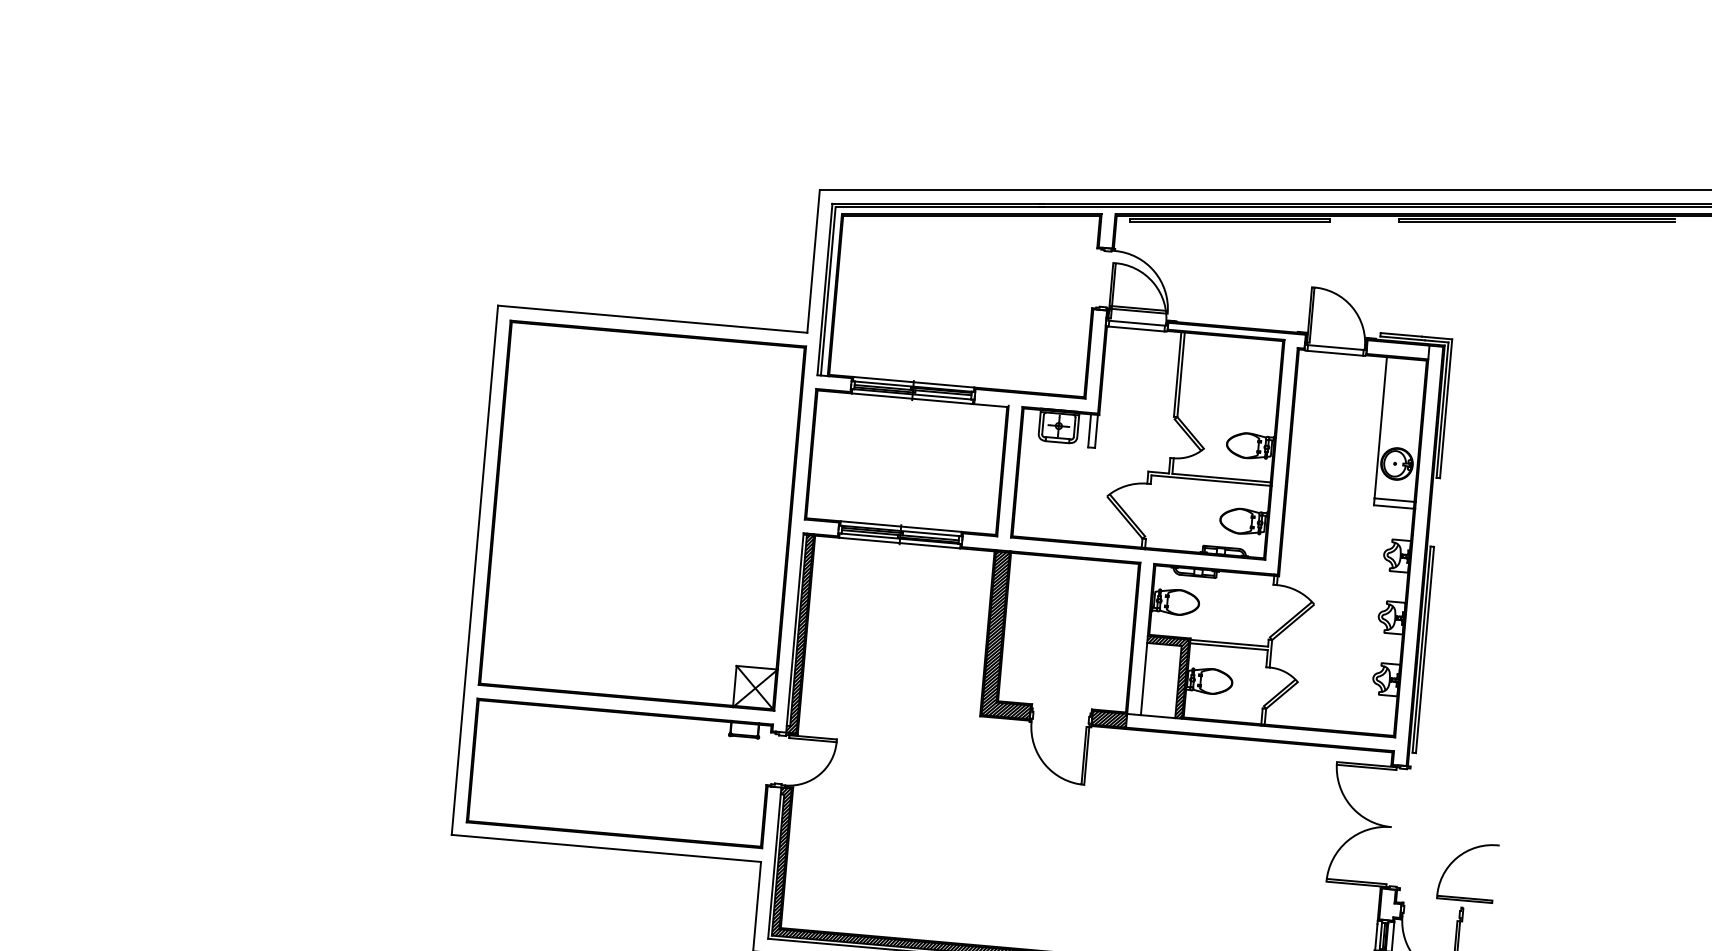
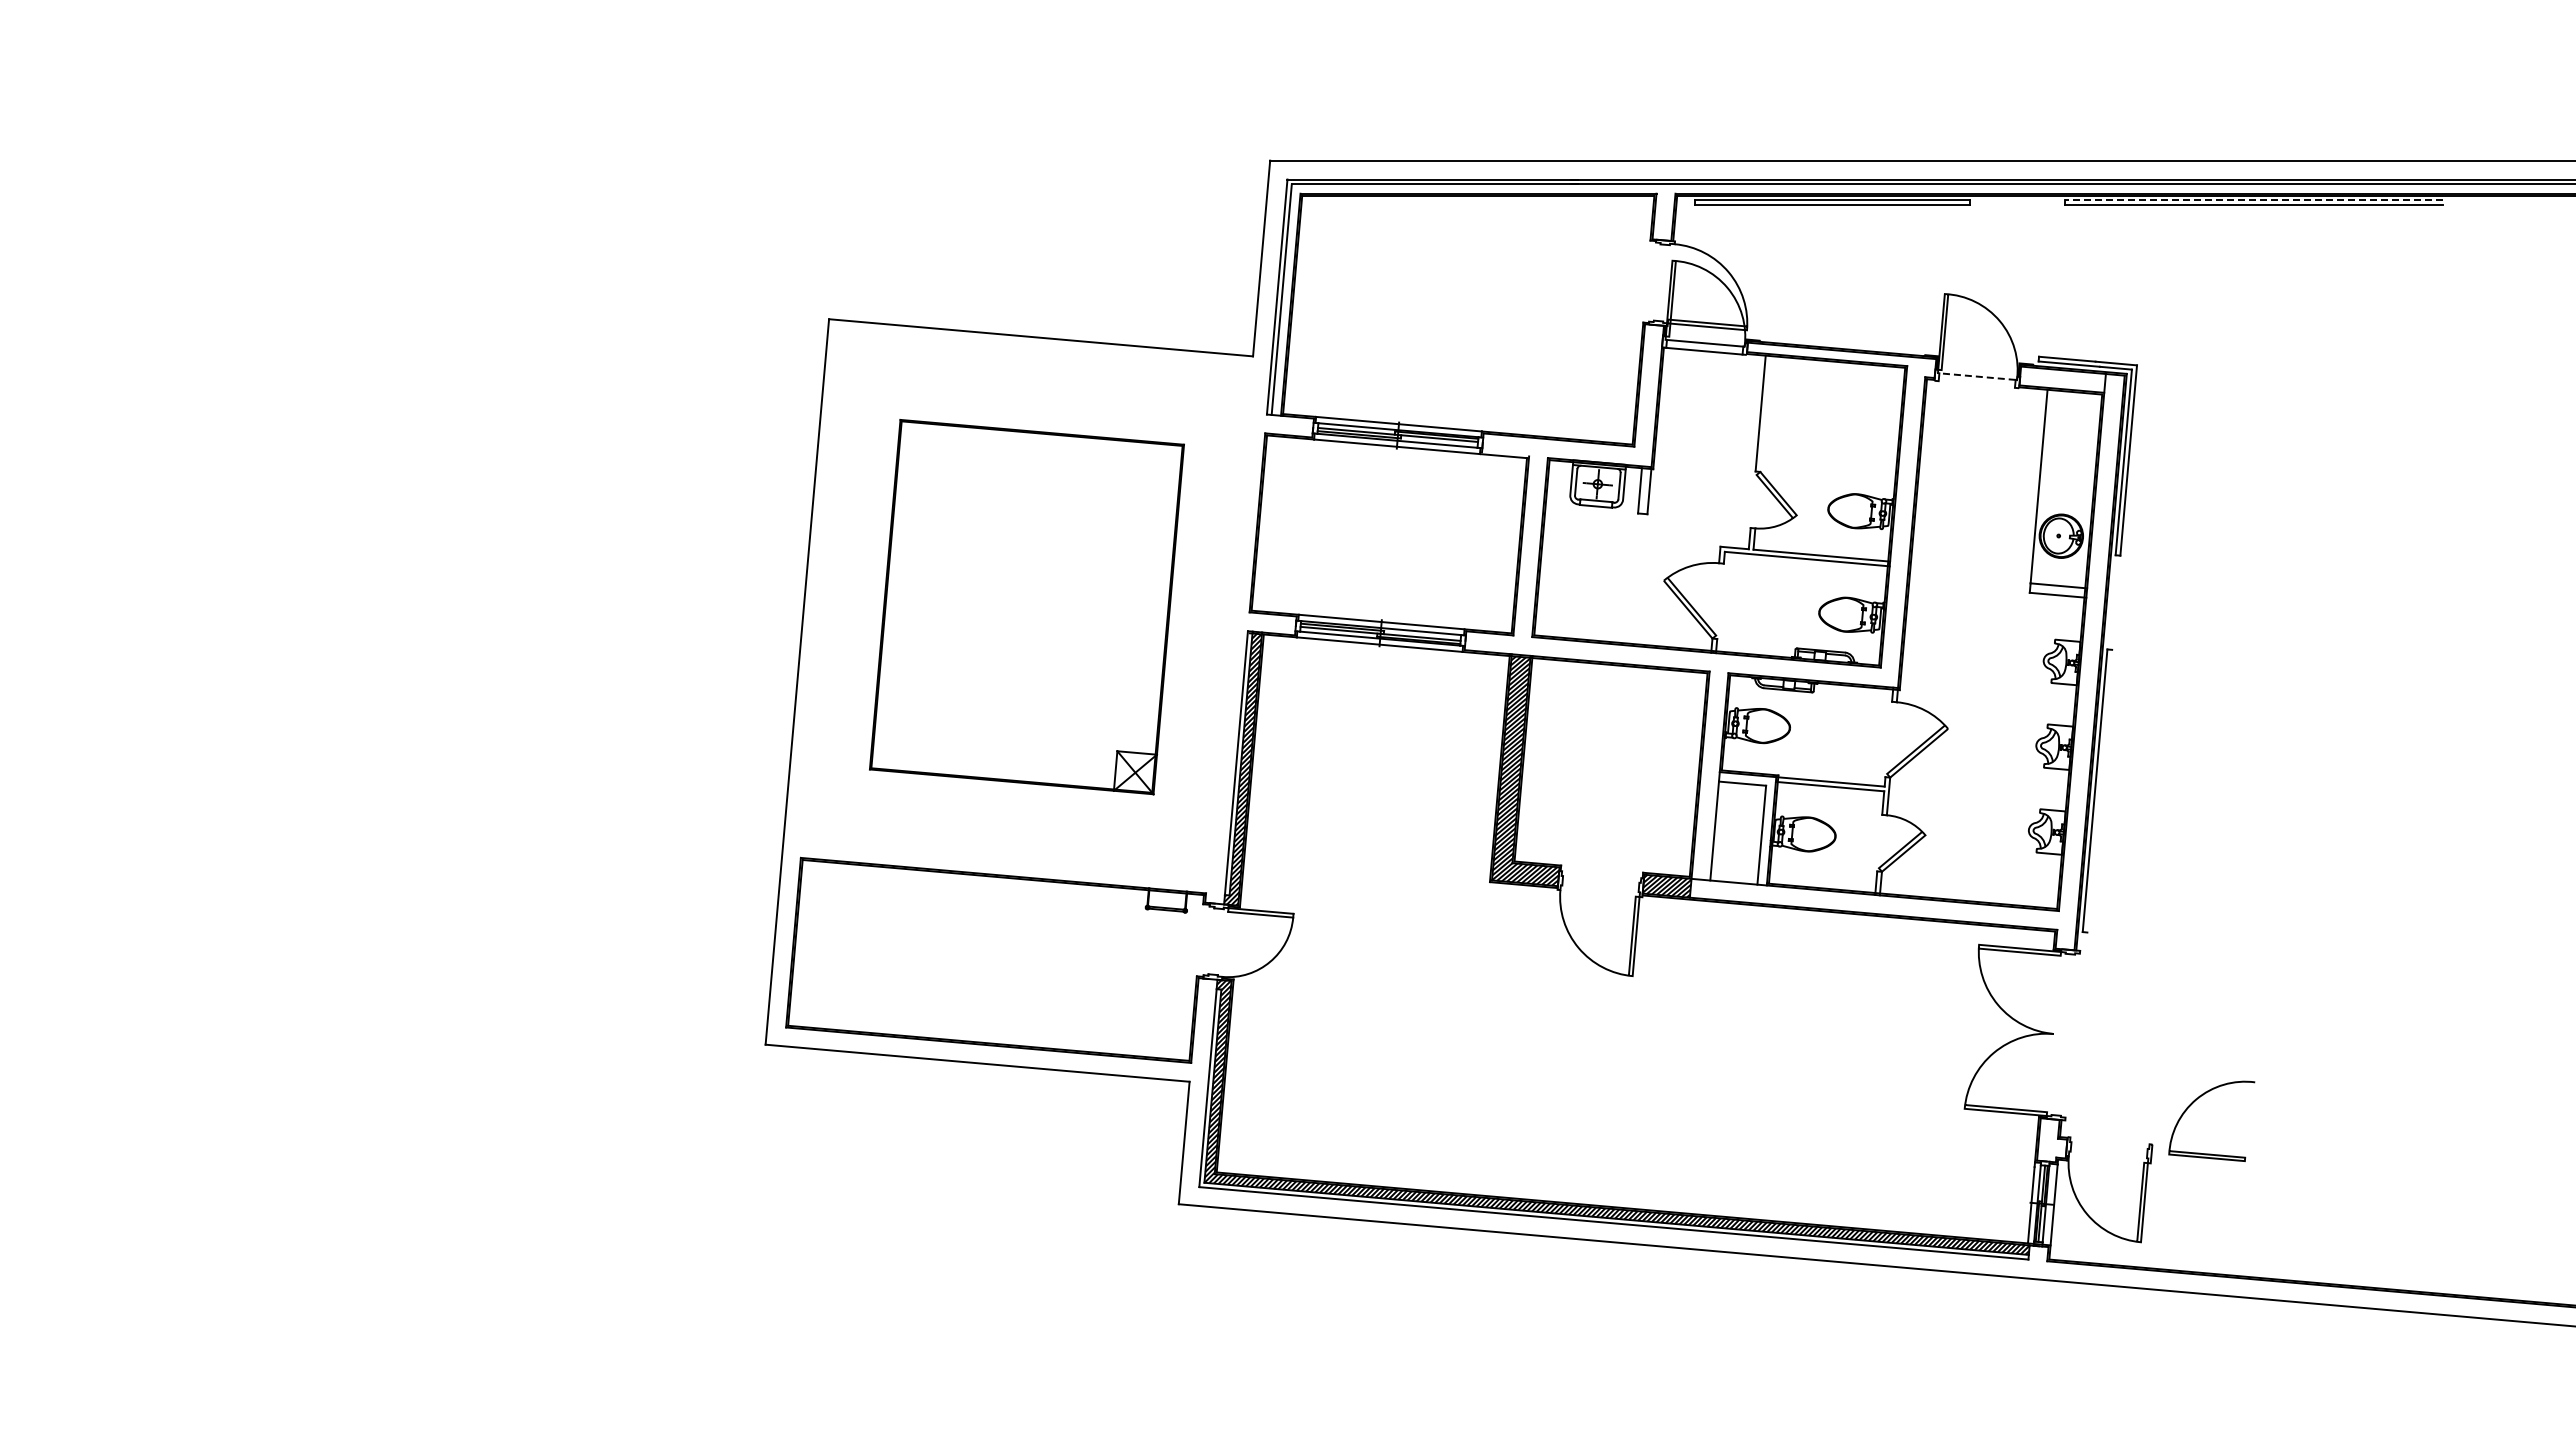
line: (1537, 219) -> (2253, 200), solid -> dashed
line: (1335, 347) -> (1977, 376), solid -> dashed
line: (1335, 353) -> (1976, 384), removed
line: (1181, 374) -> (1765, 413), removed
part: (642, 515) -> (1026, 606), size x0.7
line: (1424, 649) -> (2099, 790), removed
hatch: (1168, 677) -> (1747, 828), removed
curve: (1455, 860) -> (2194, 1102), moved

